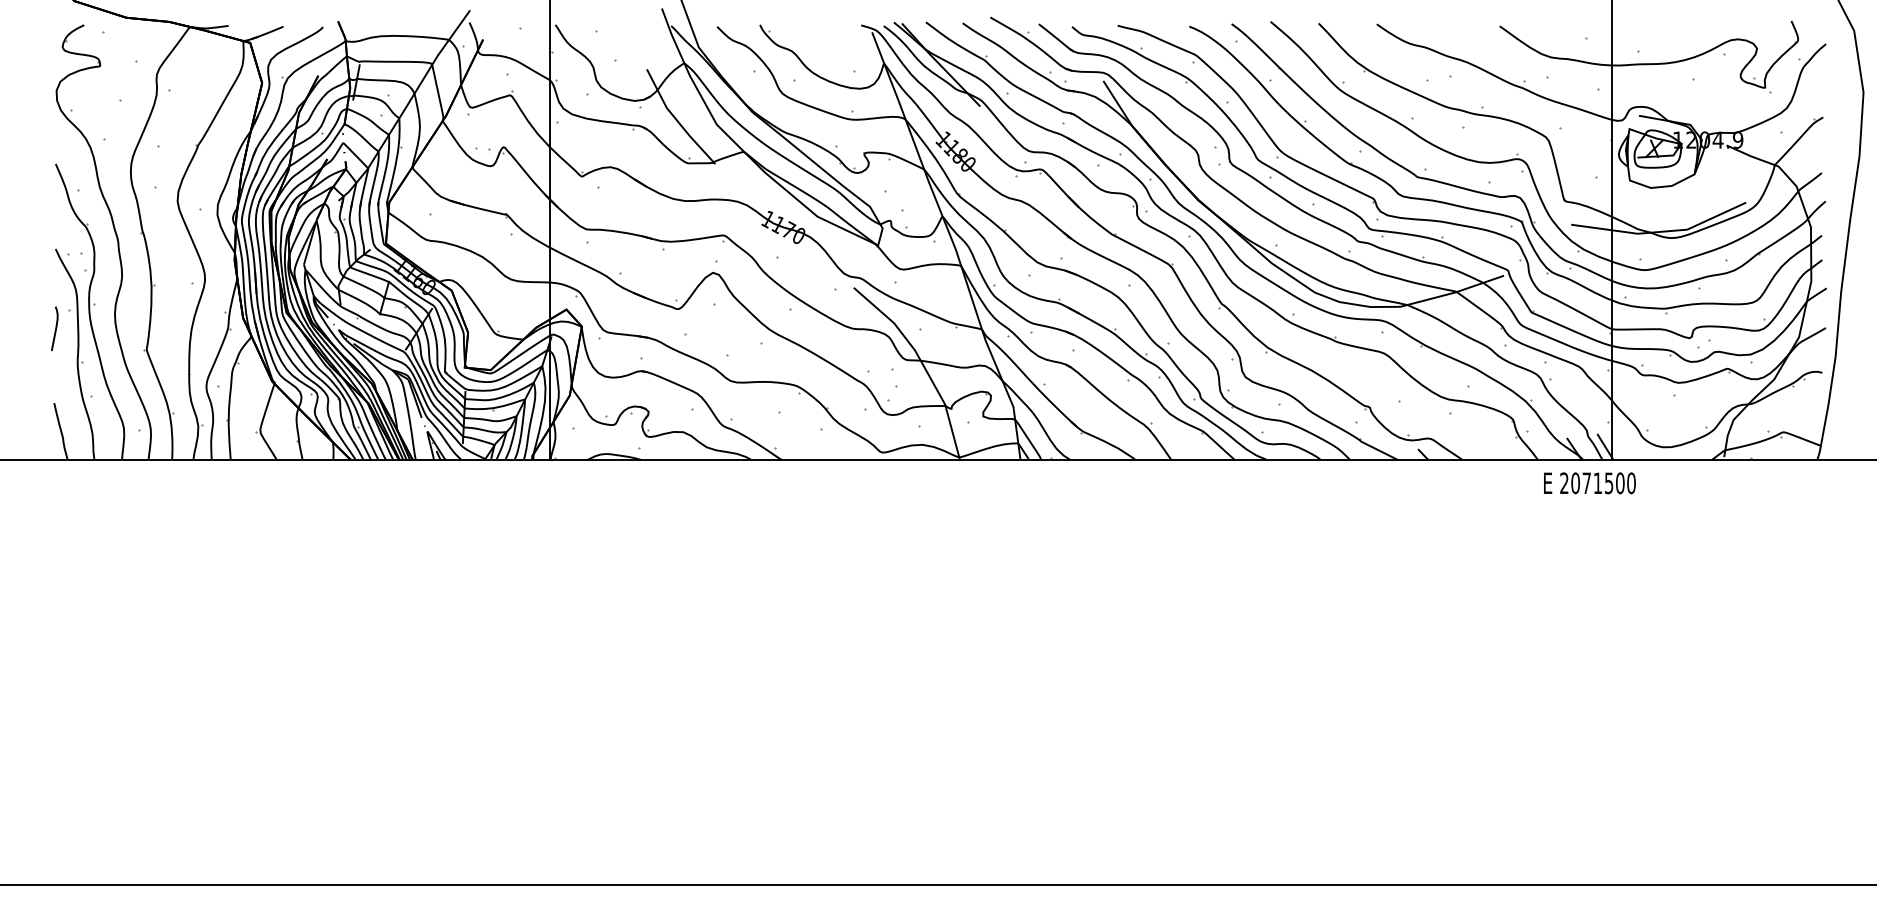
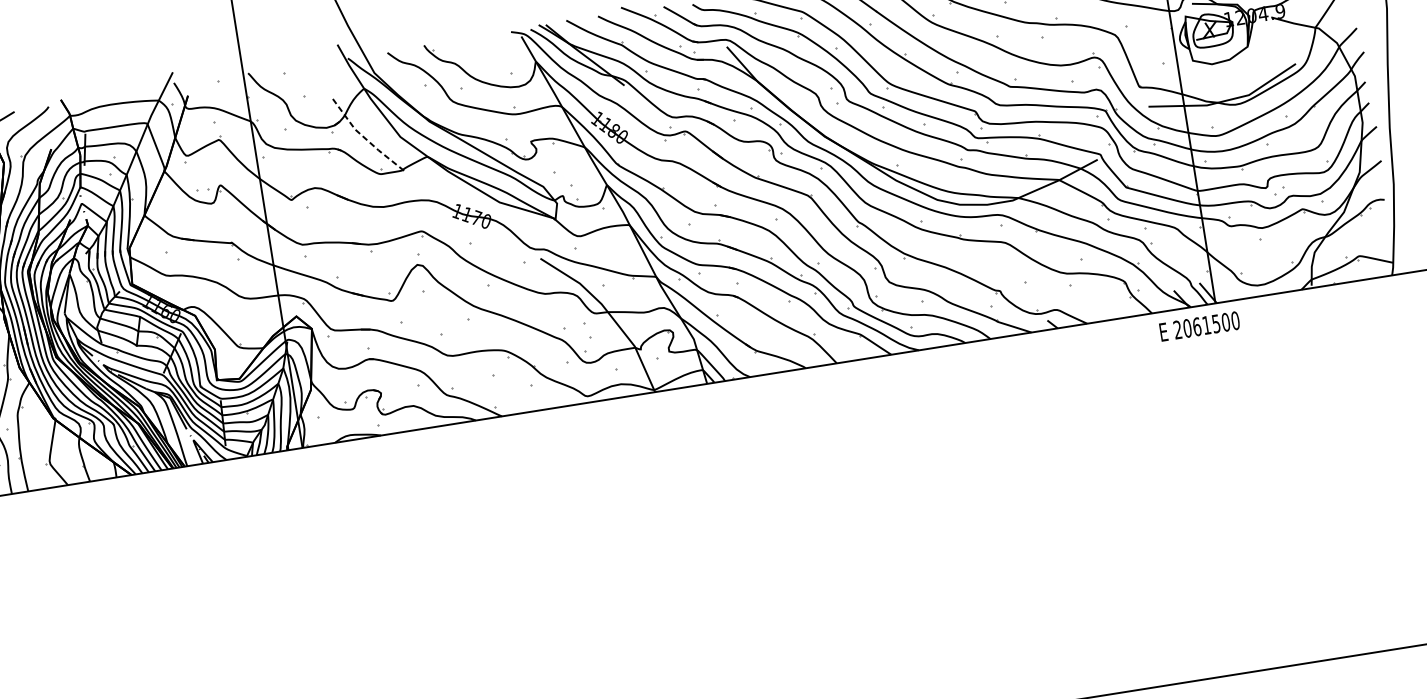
line: (676, 120) -> (365, 138), solid -> dashed
text: (1586, 483) -> (1196, 327), 2071500 -> 2061500

